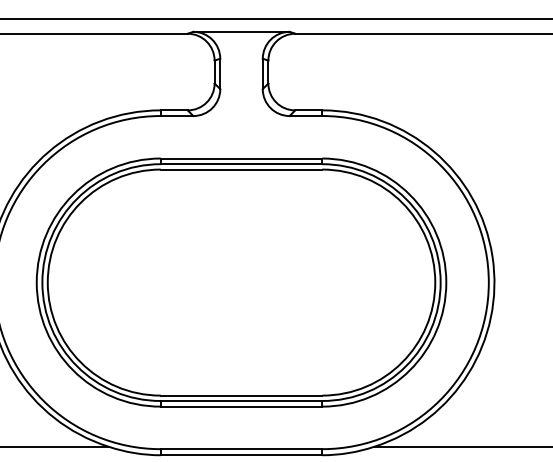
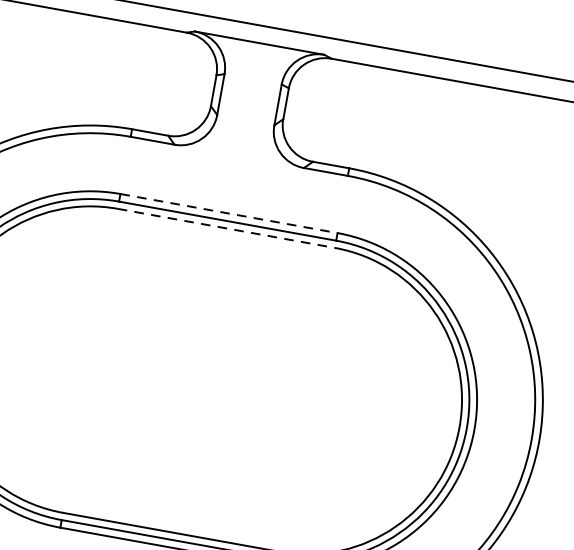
line: (241, 158) -> (228, 213), solid -> dashed
line: (241, 169) -> (226, 228), solid -> dashed

